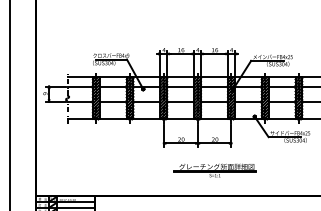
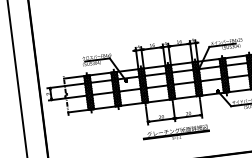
part: (214, 170) -> (175, 133), moved

